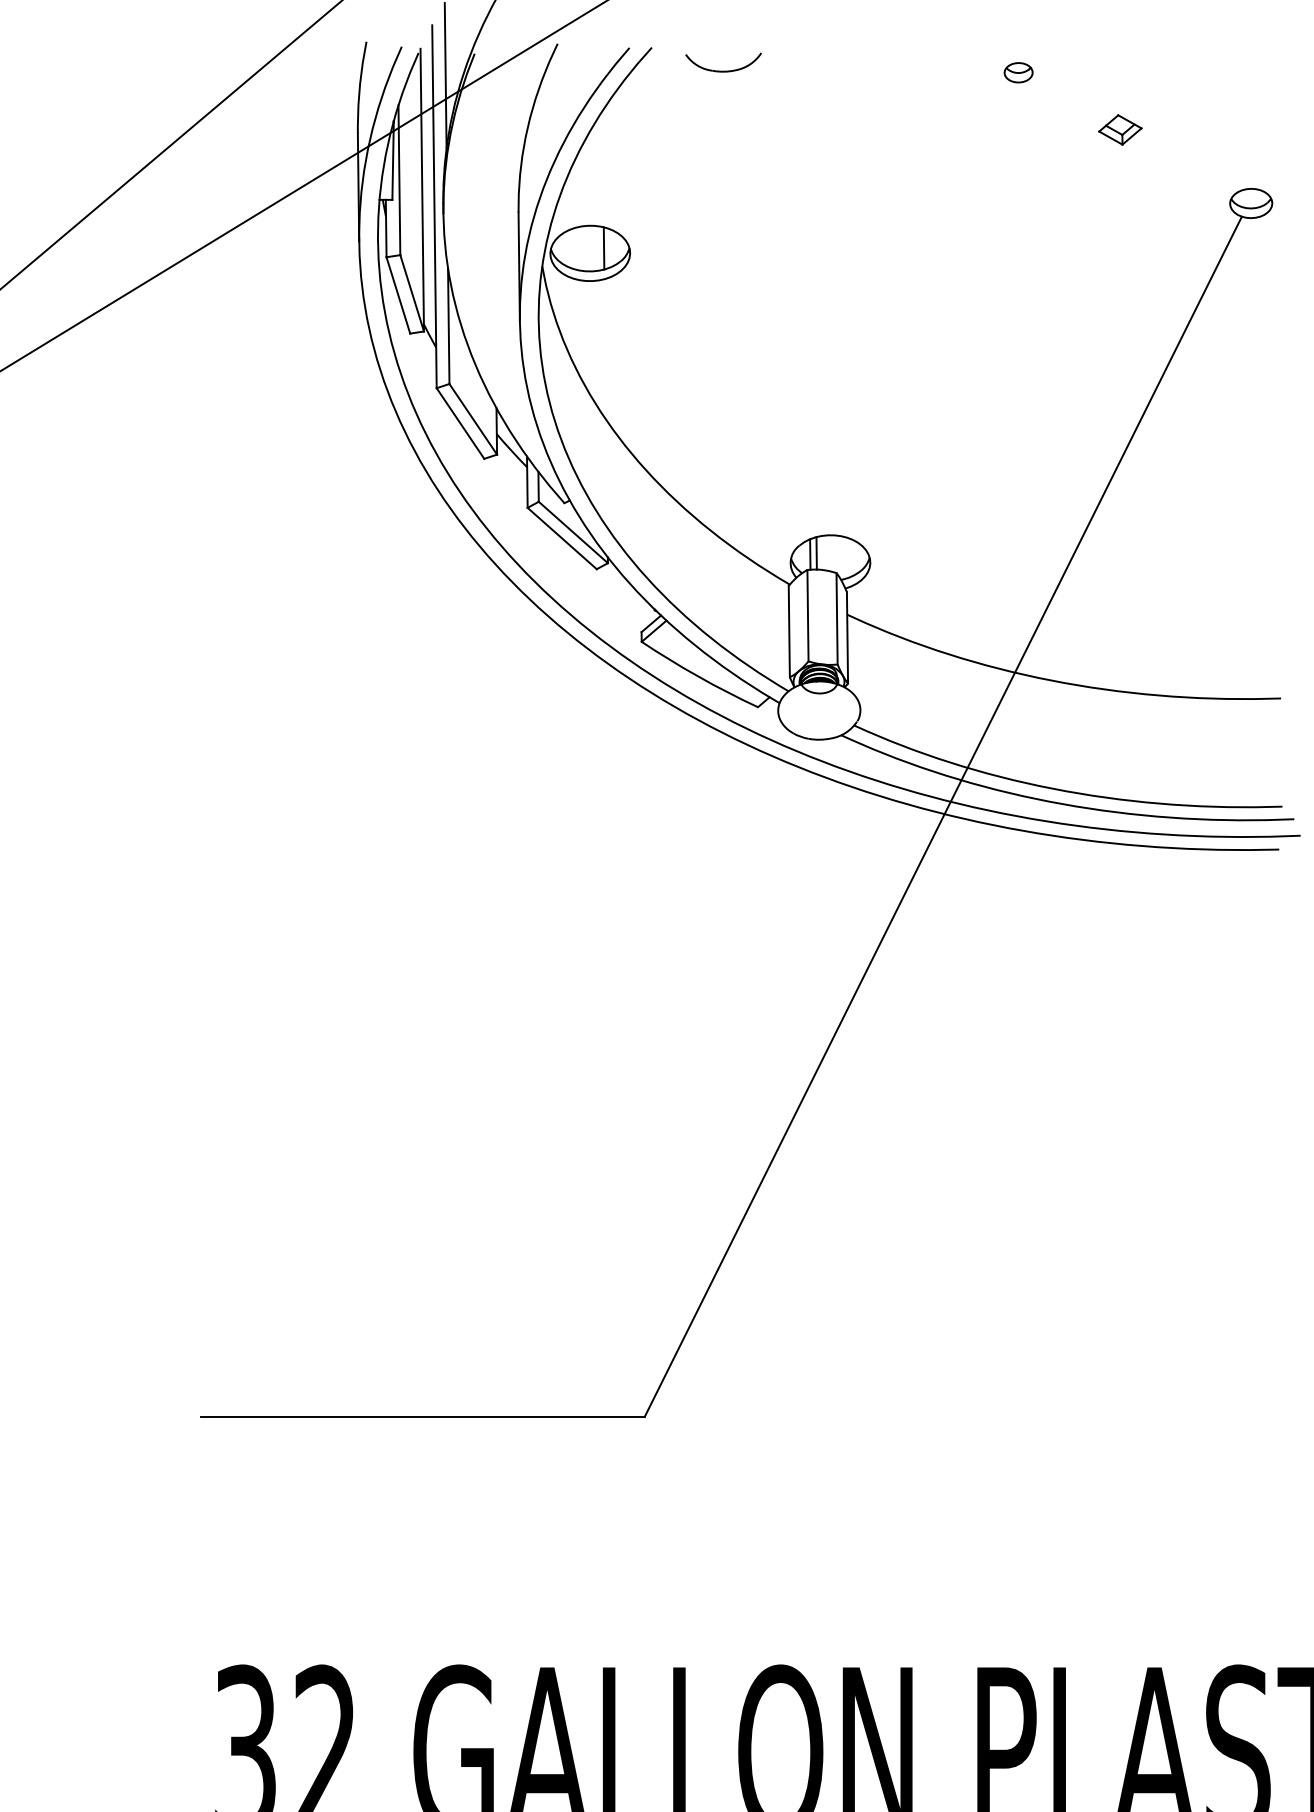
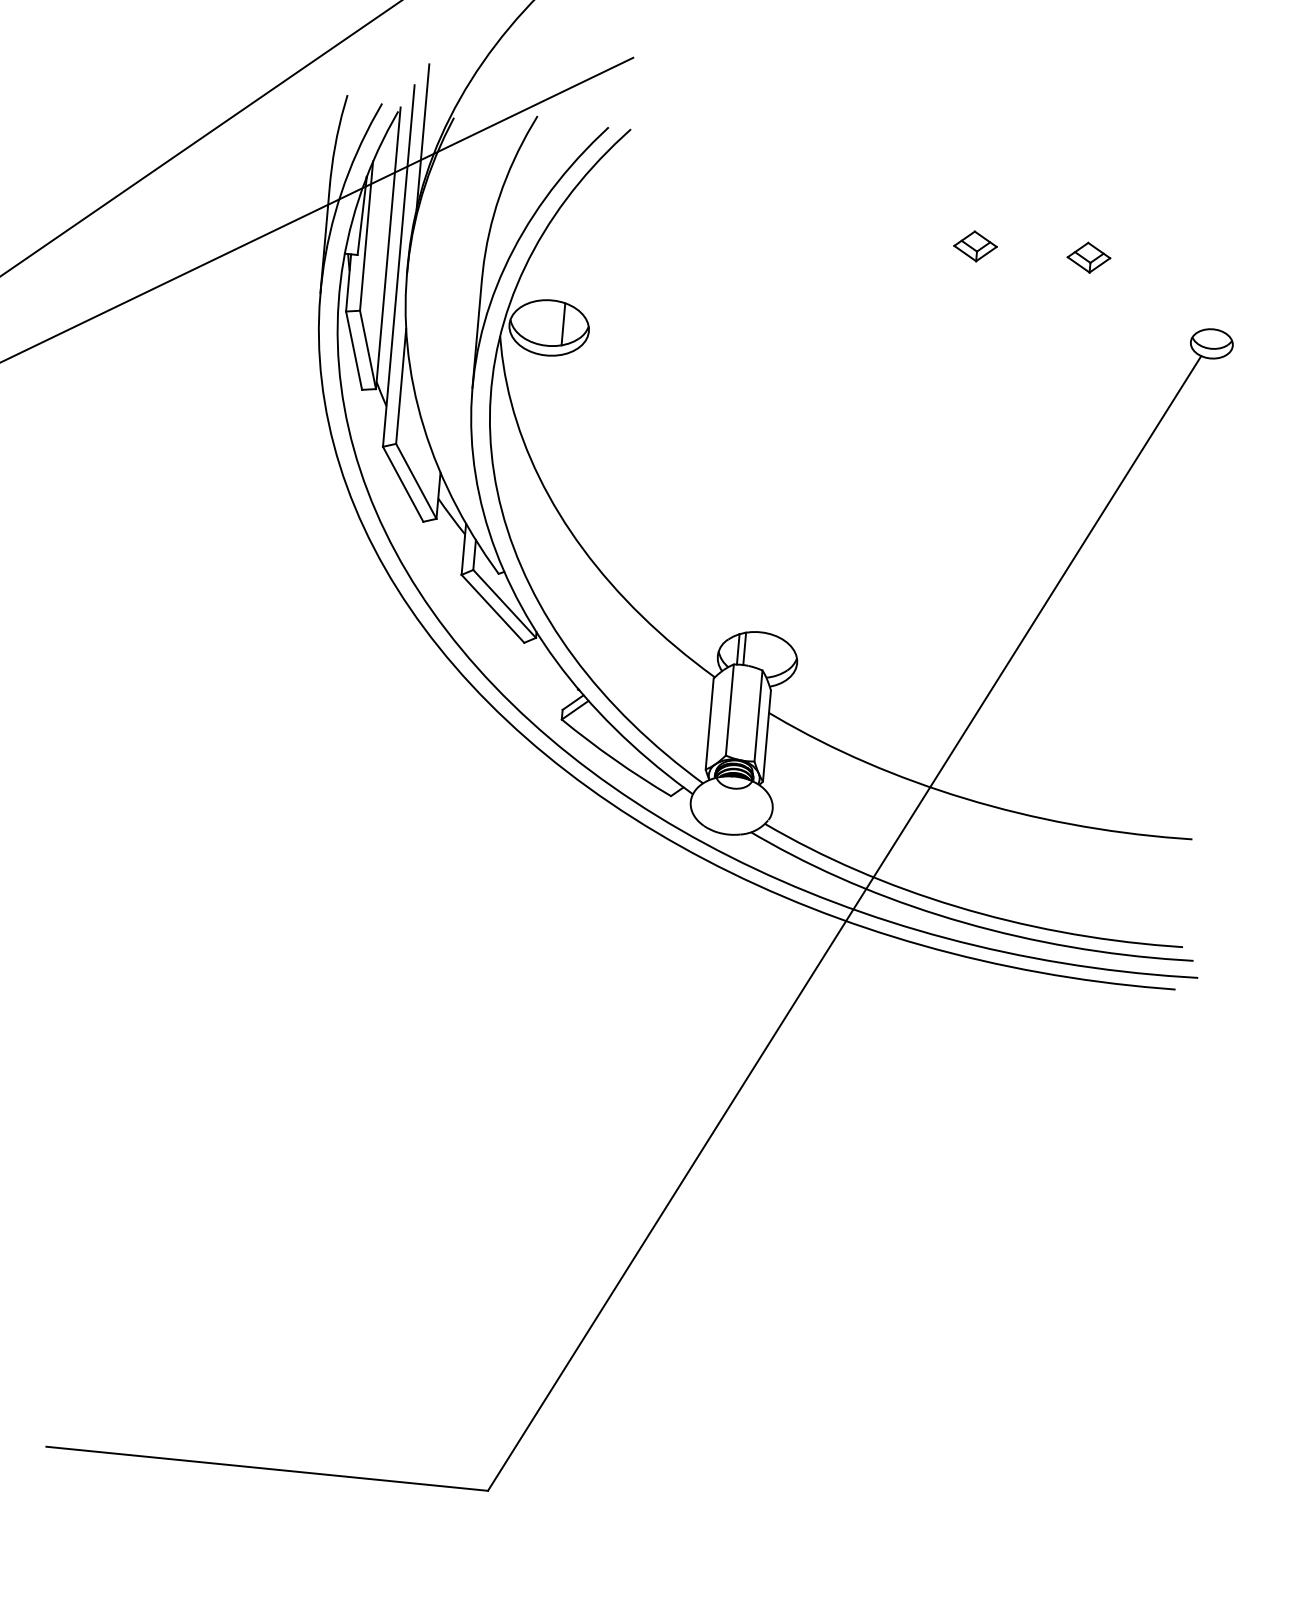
part: (723, 70) -> (699, 159), removed
part: (1018, 72) -> (993, 190), removed
part: (1006, 129) -> (975, 245), added

